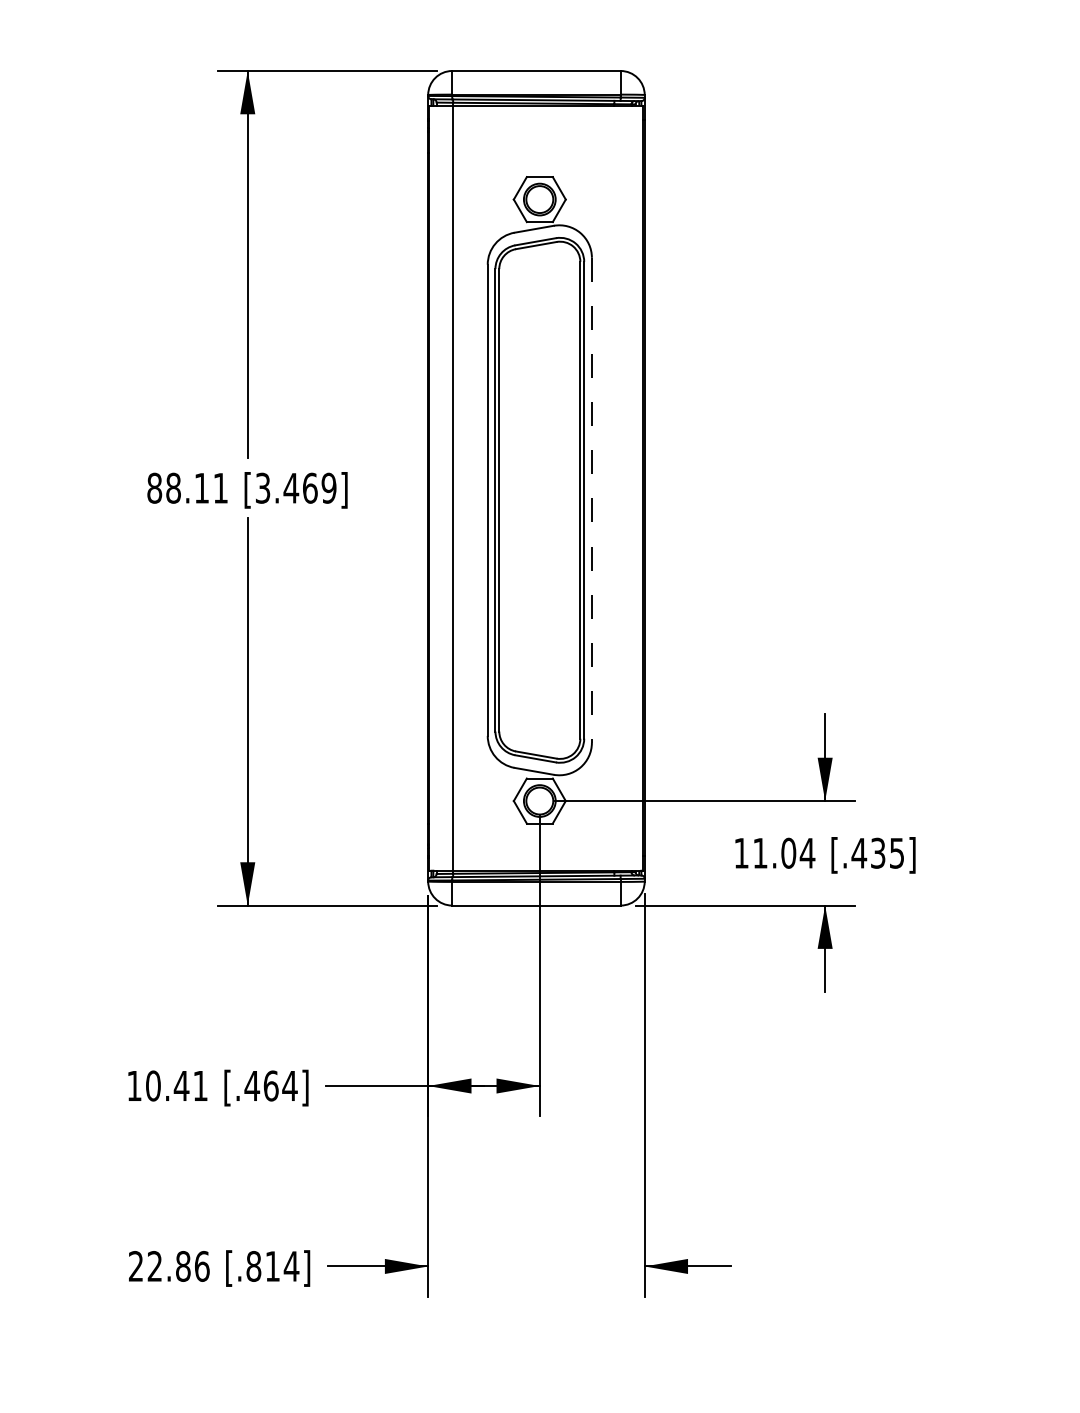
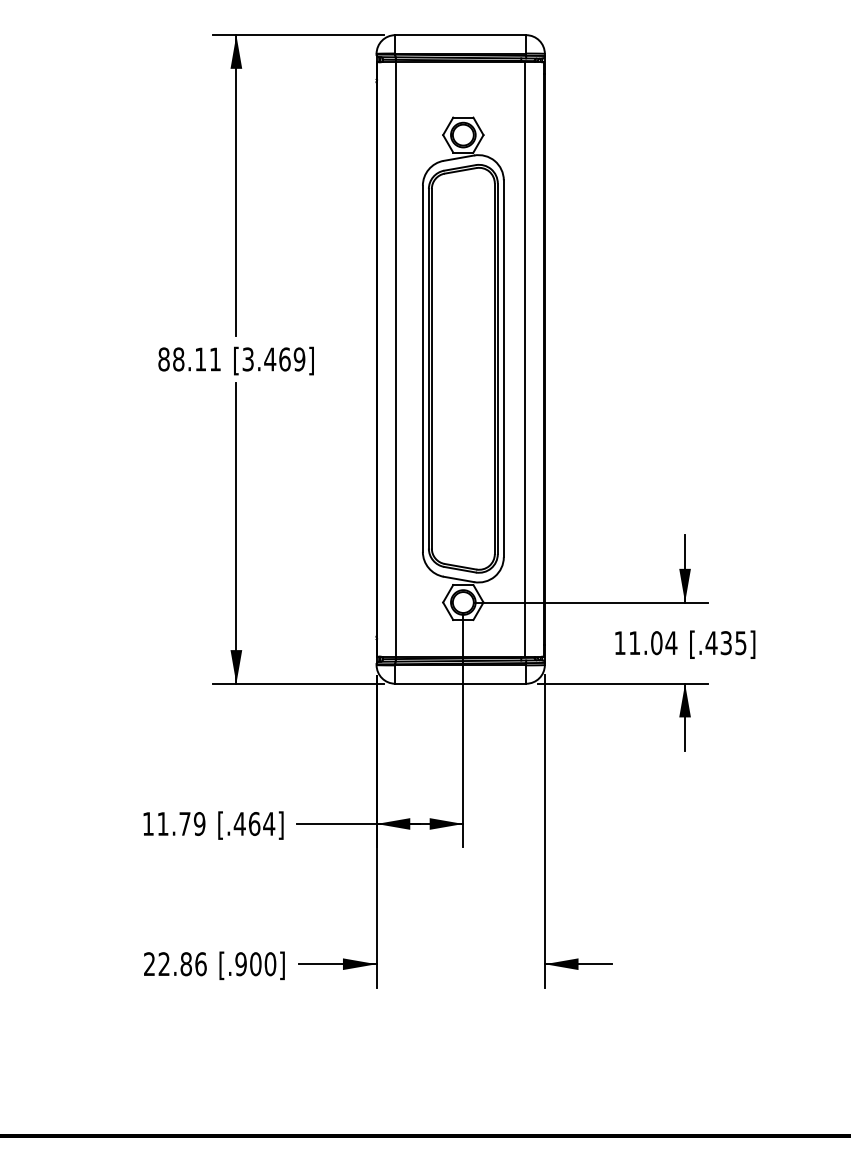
line: (619, 488) -> (525, 359), added
line: (591, 501) -> (503, 369), dashed -> solid
text: (177, 1086) -> (181, 824), 10.41 -> 11.79
text: (272, 1266) -> (255, 964), [.814] -> [.900]

